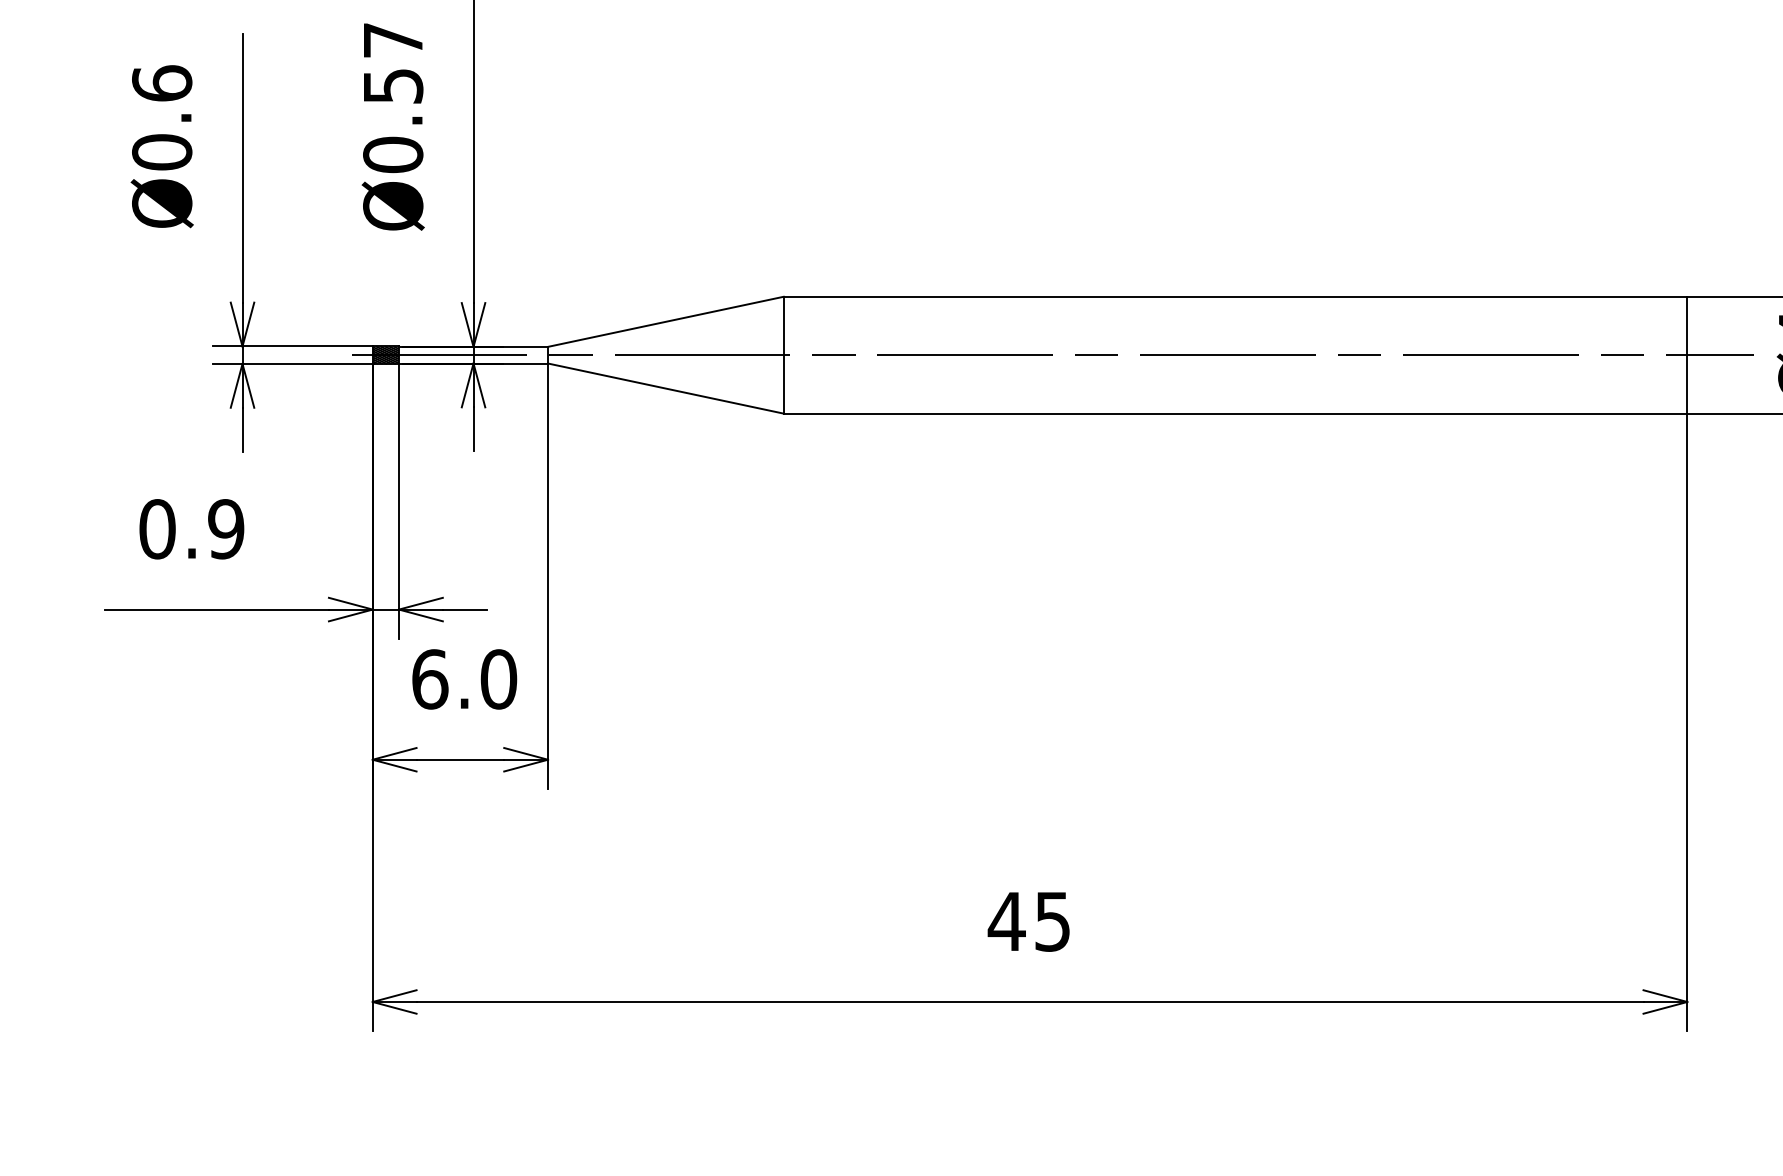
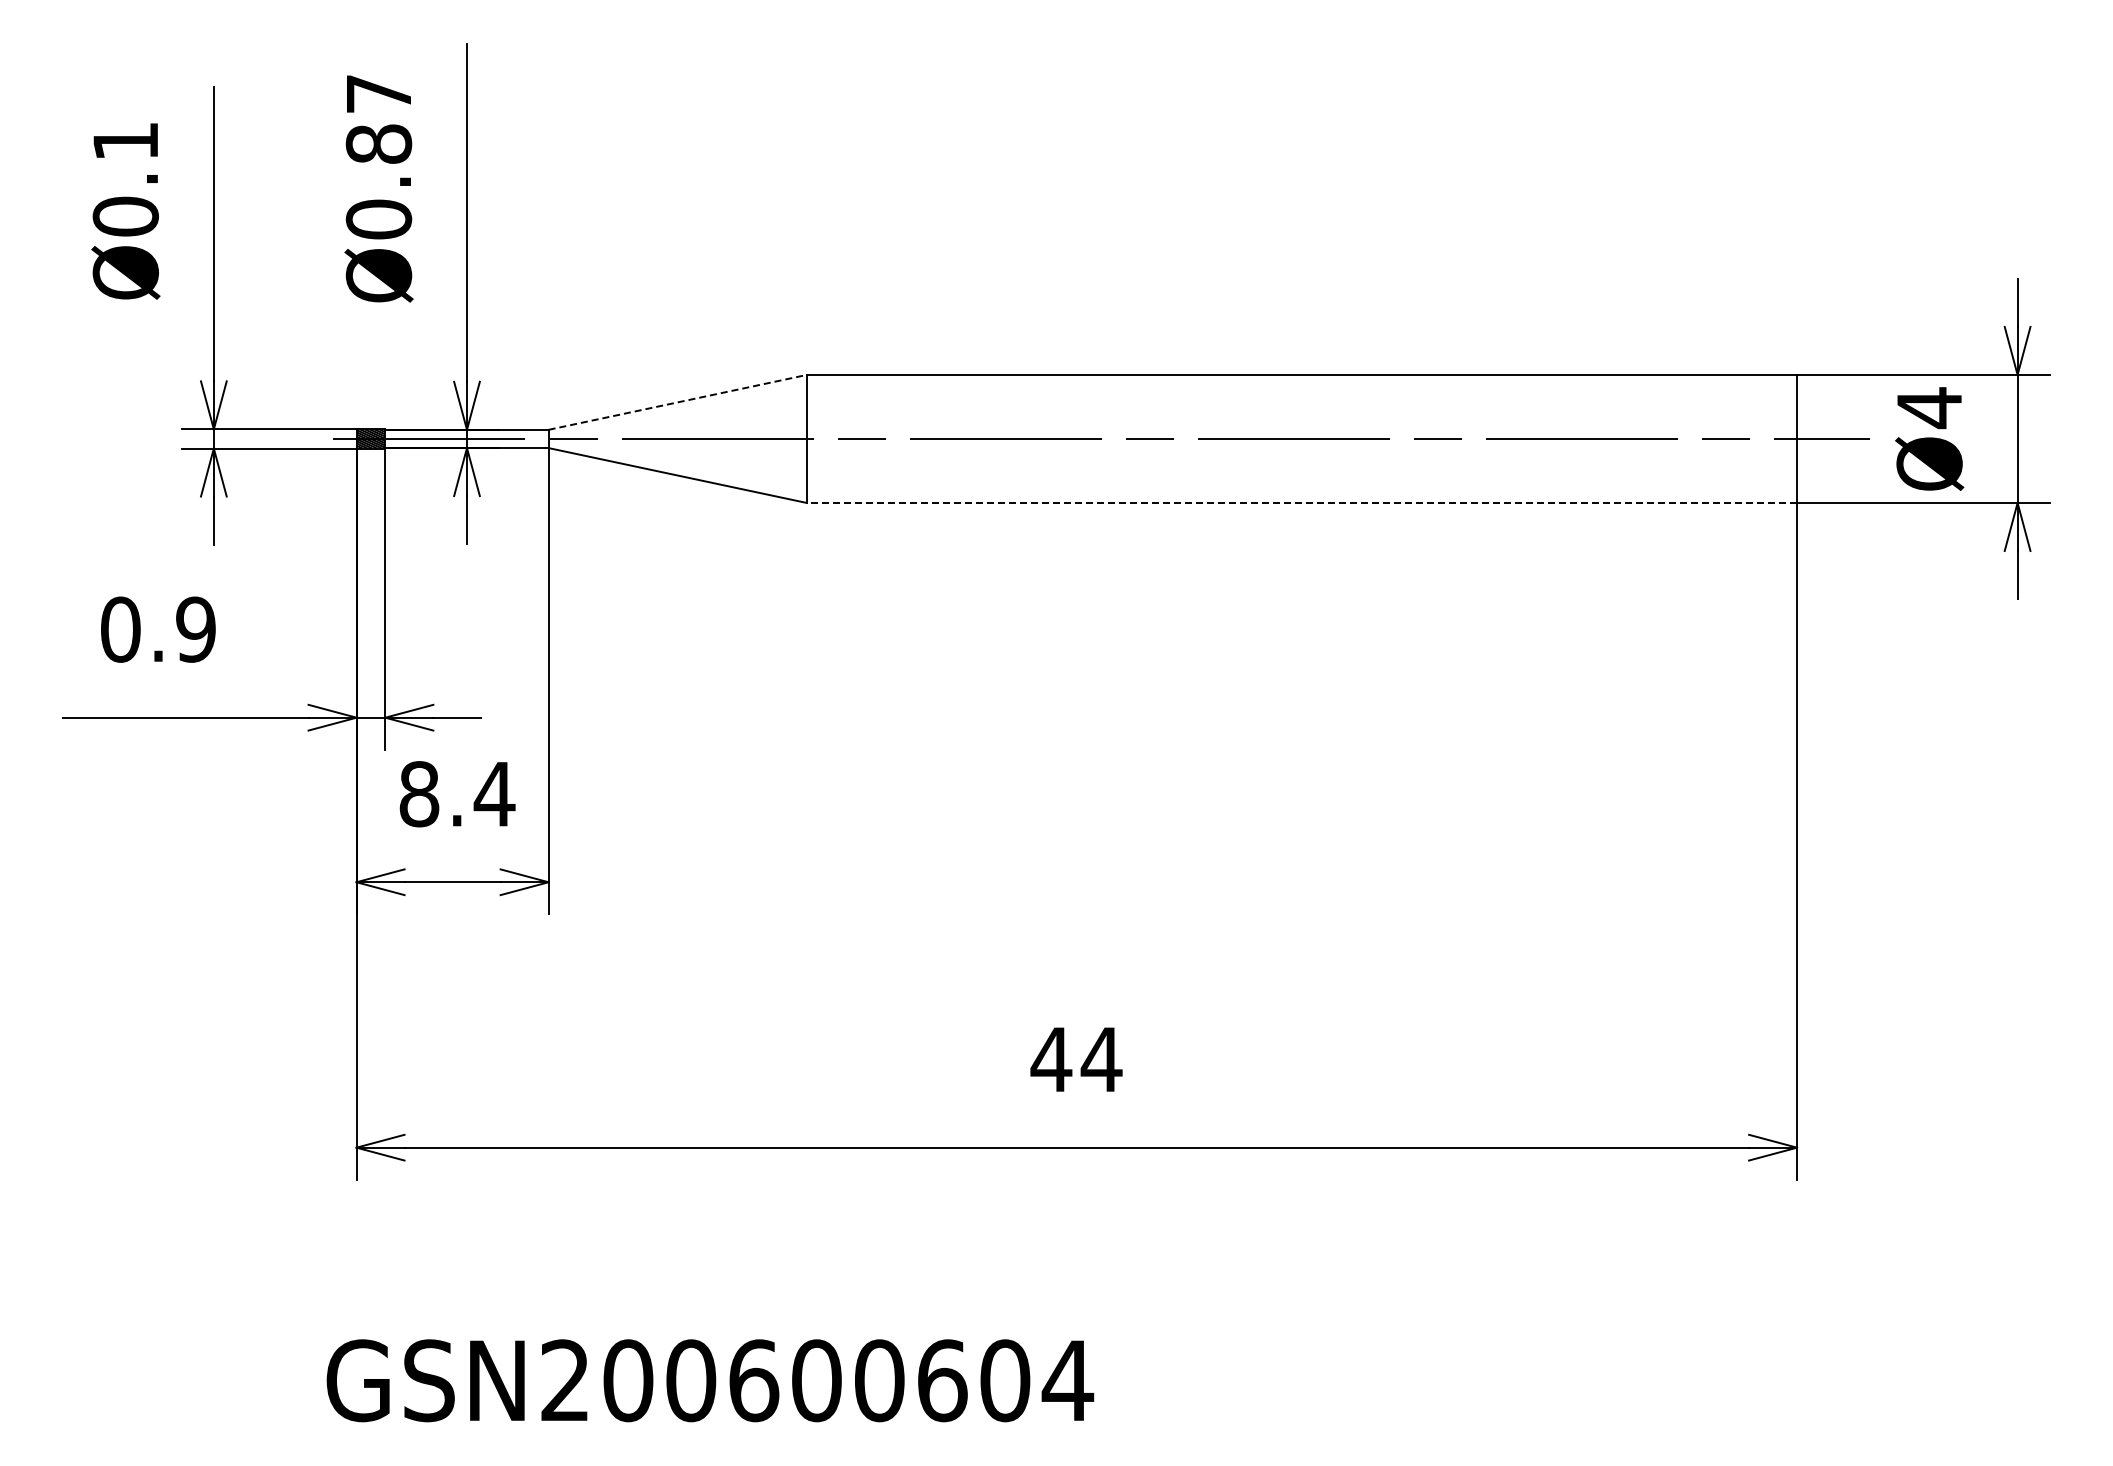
text: (161, 82) -> (125, 140), Ø0.6 -> Ø0.1
text: (392, 85) -> (378, 143), Ø0.57 -> Ø0.87
line: (666, 321) -> (678, 402), solid -> dashed
line: (1235, 413) -> (1301, 502), solid -> dashed
text: (464, 679) -> (457, 794), 6.0 -> 8.4
text: (1052, 921) -> (1101, 1059), 45 -> 44

